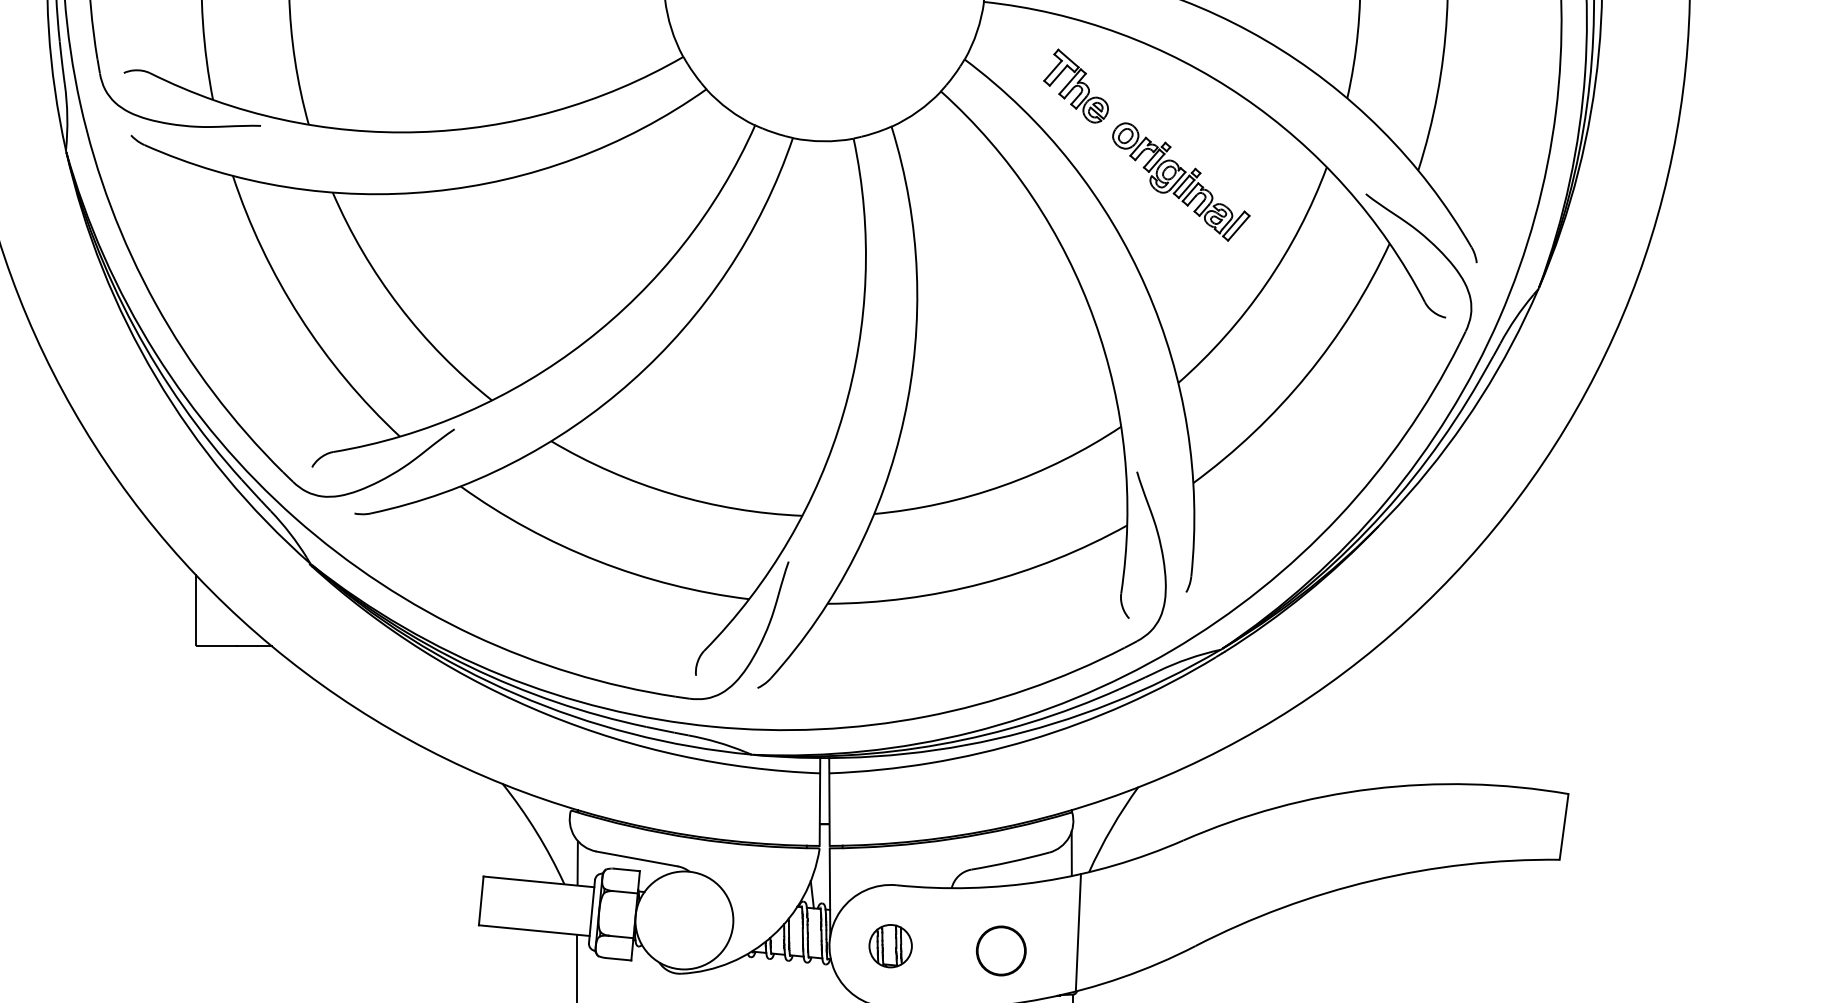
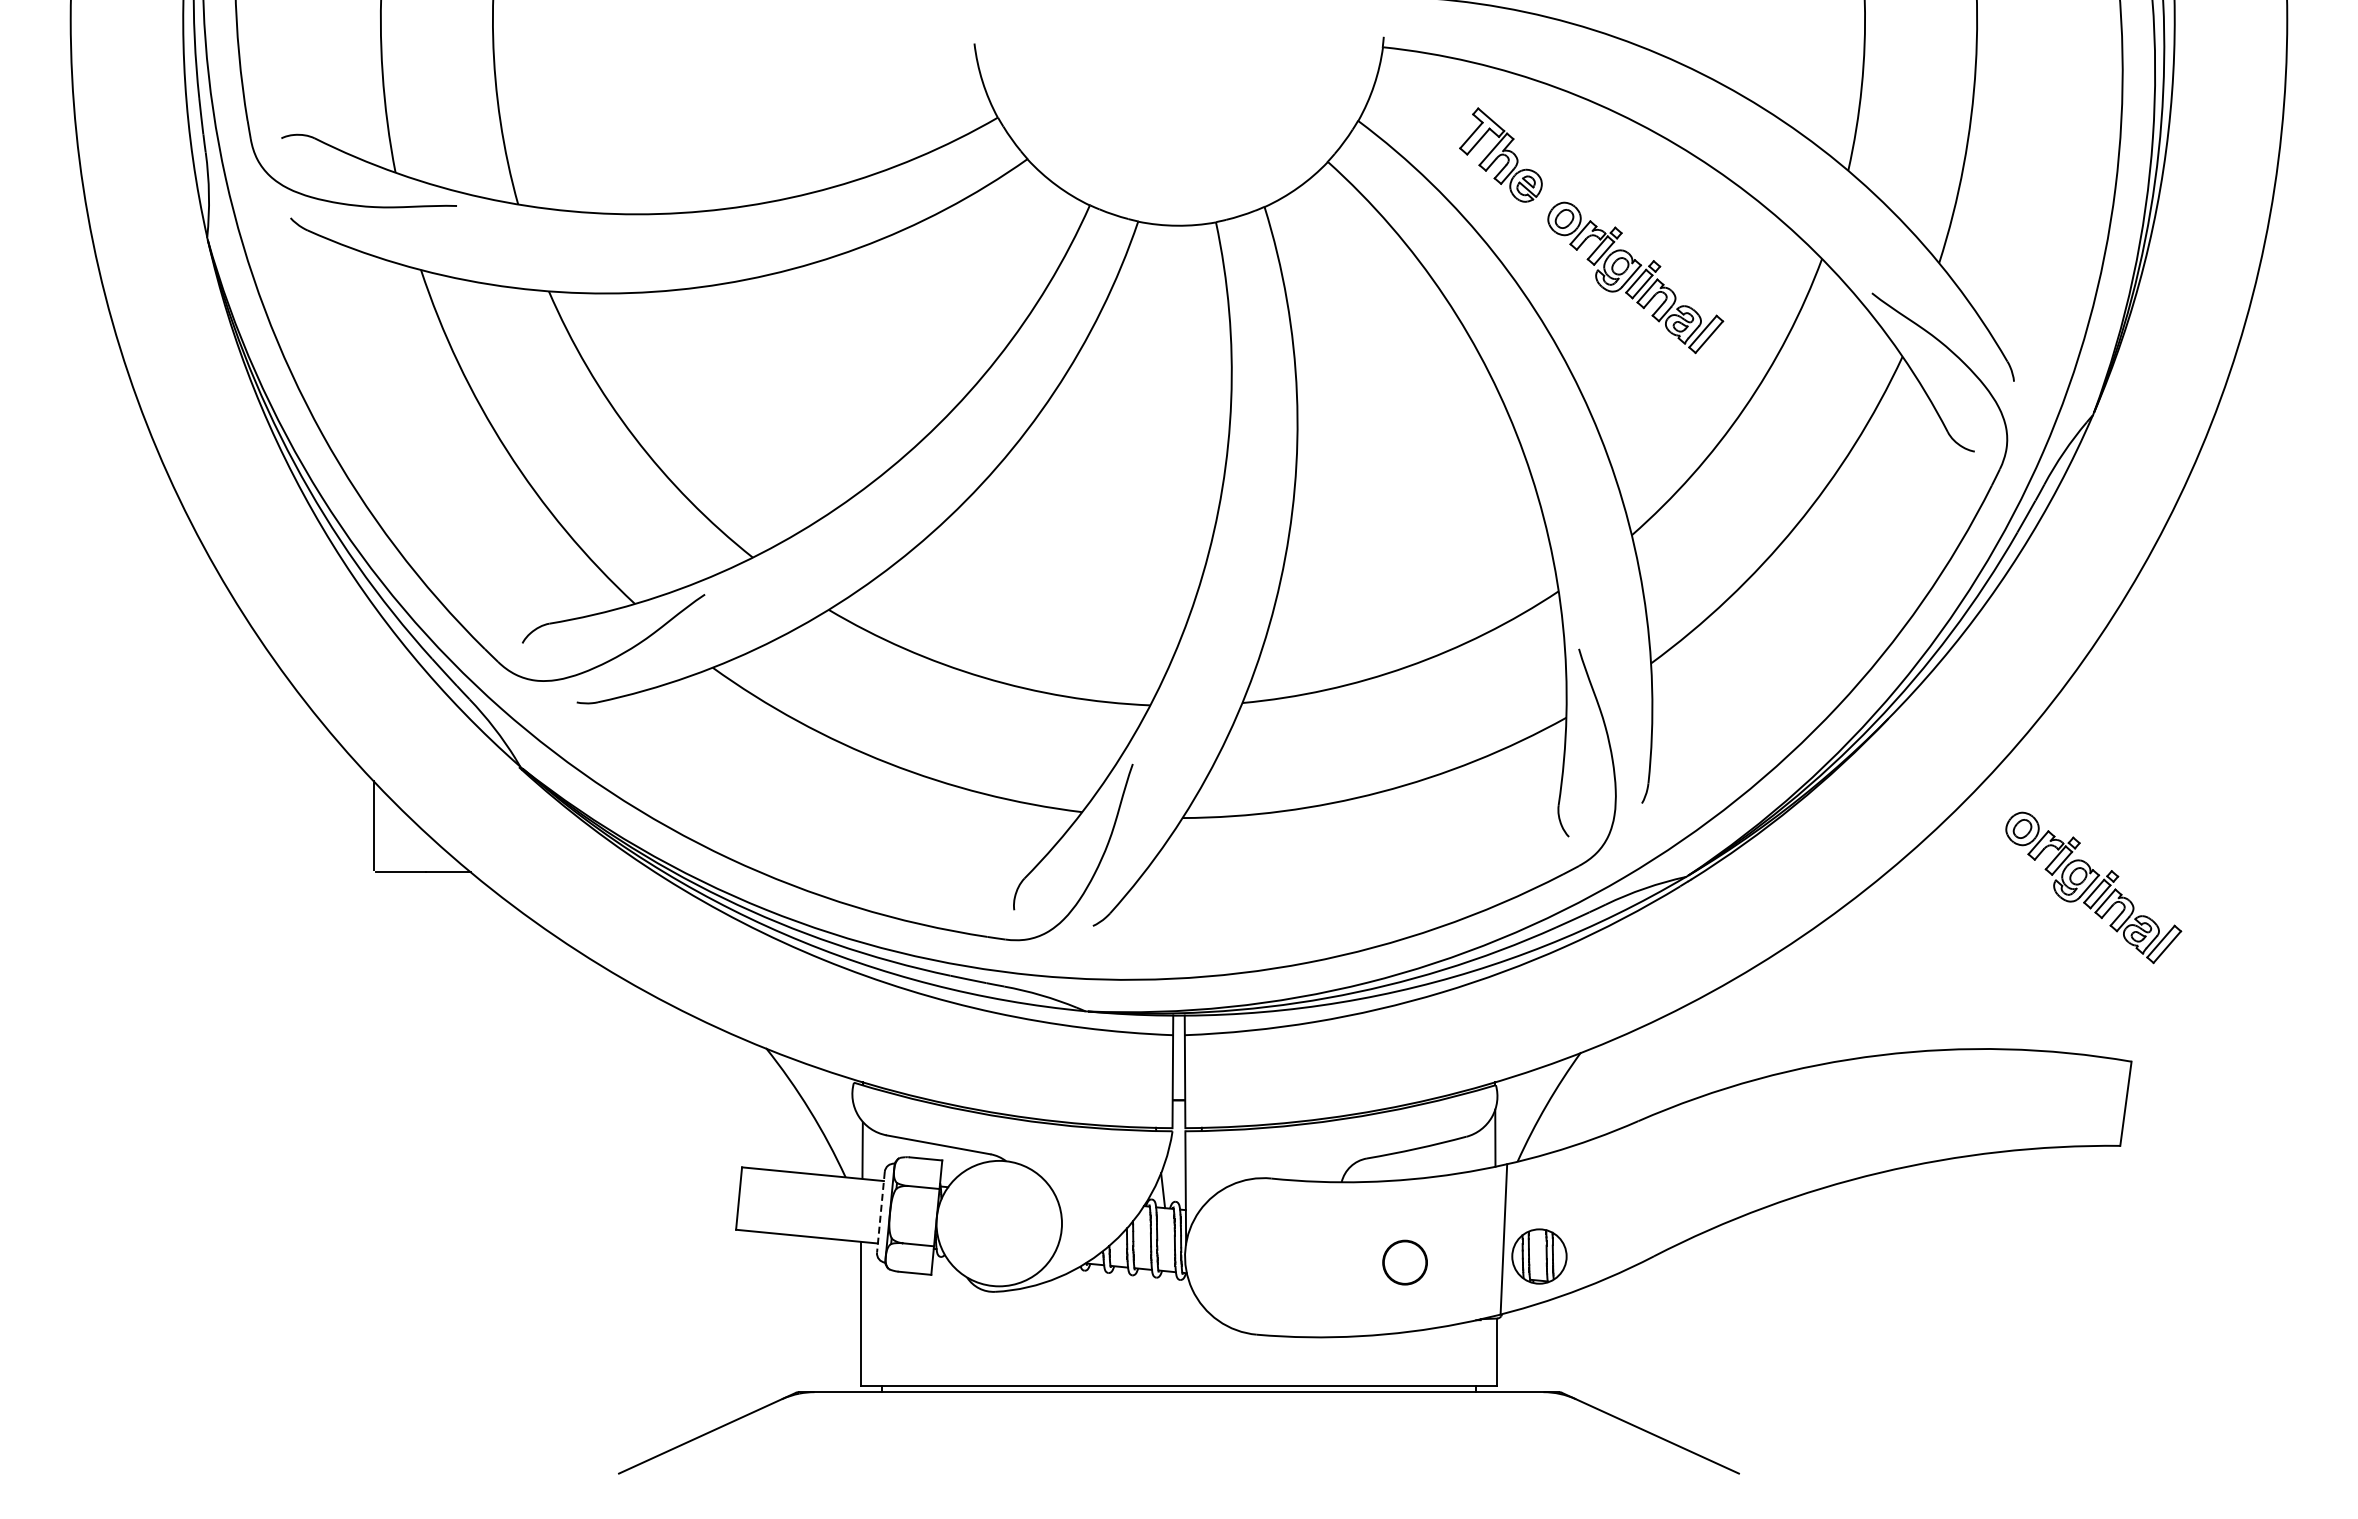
part: (1538, 658) -> (2093, 887), added
line: (591, 911) -> (880, 1212), solid -> dashed
part: (890, 946) -> (1539, 1256), moved
part: (1000, 950) -> (1404, 1262), size x0.7

